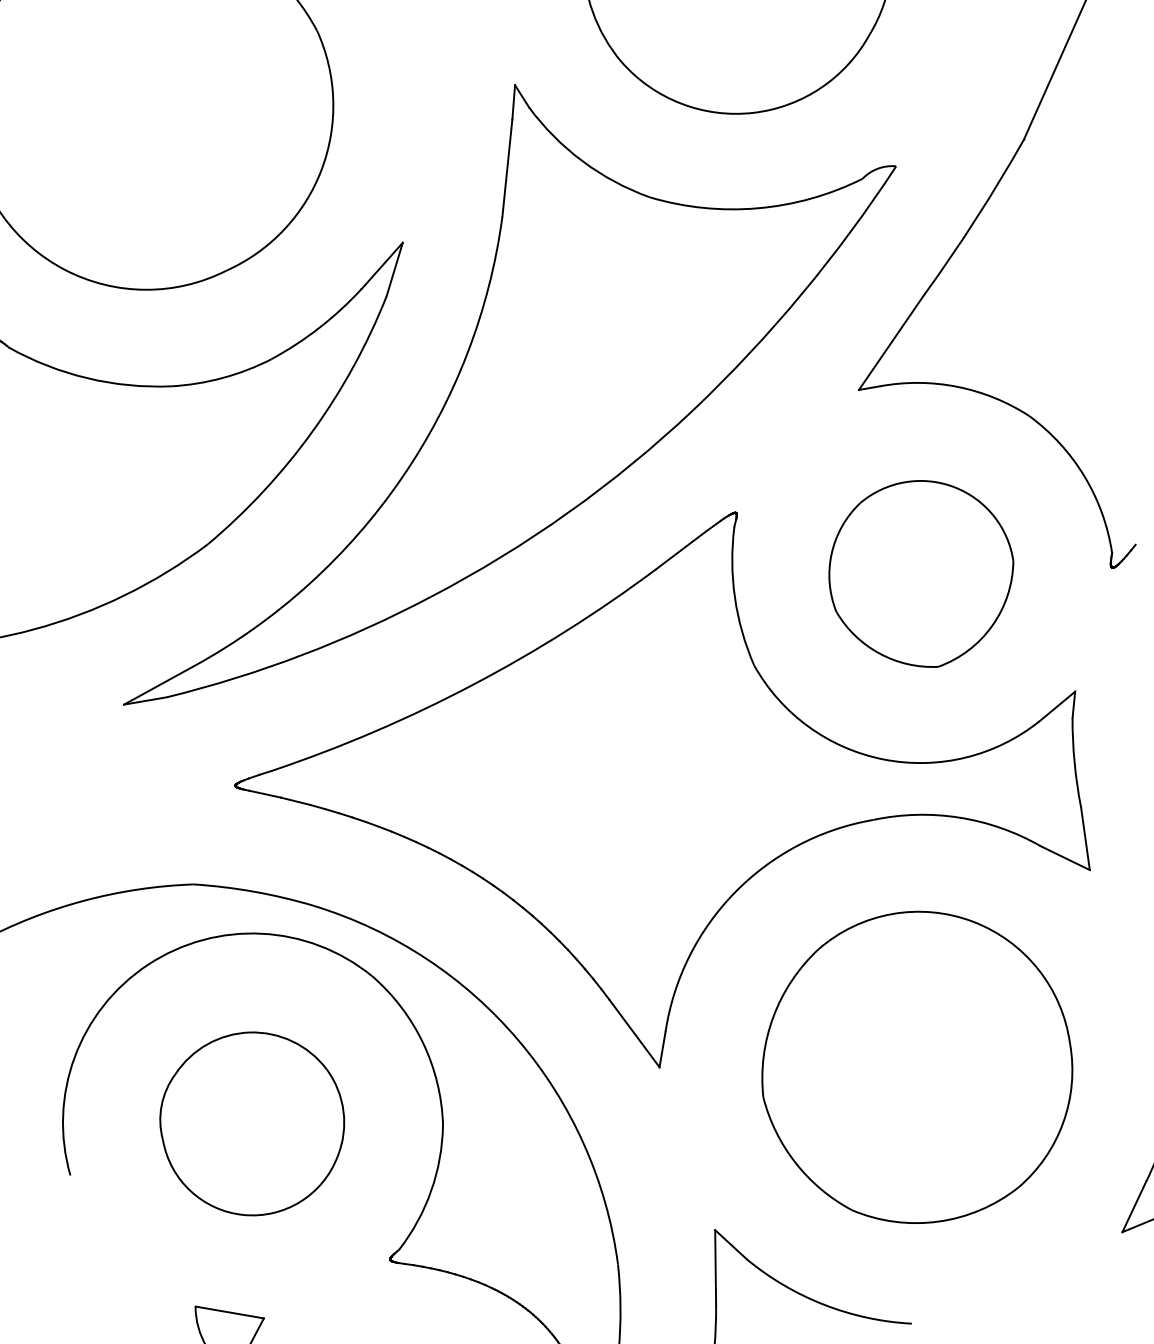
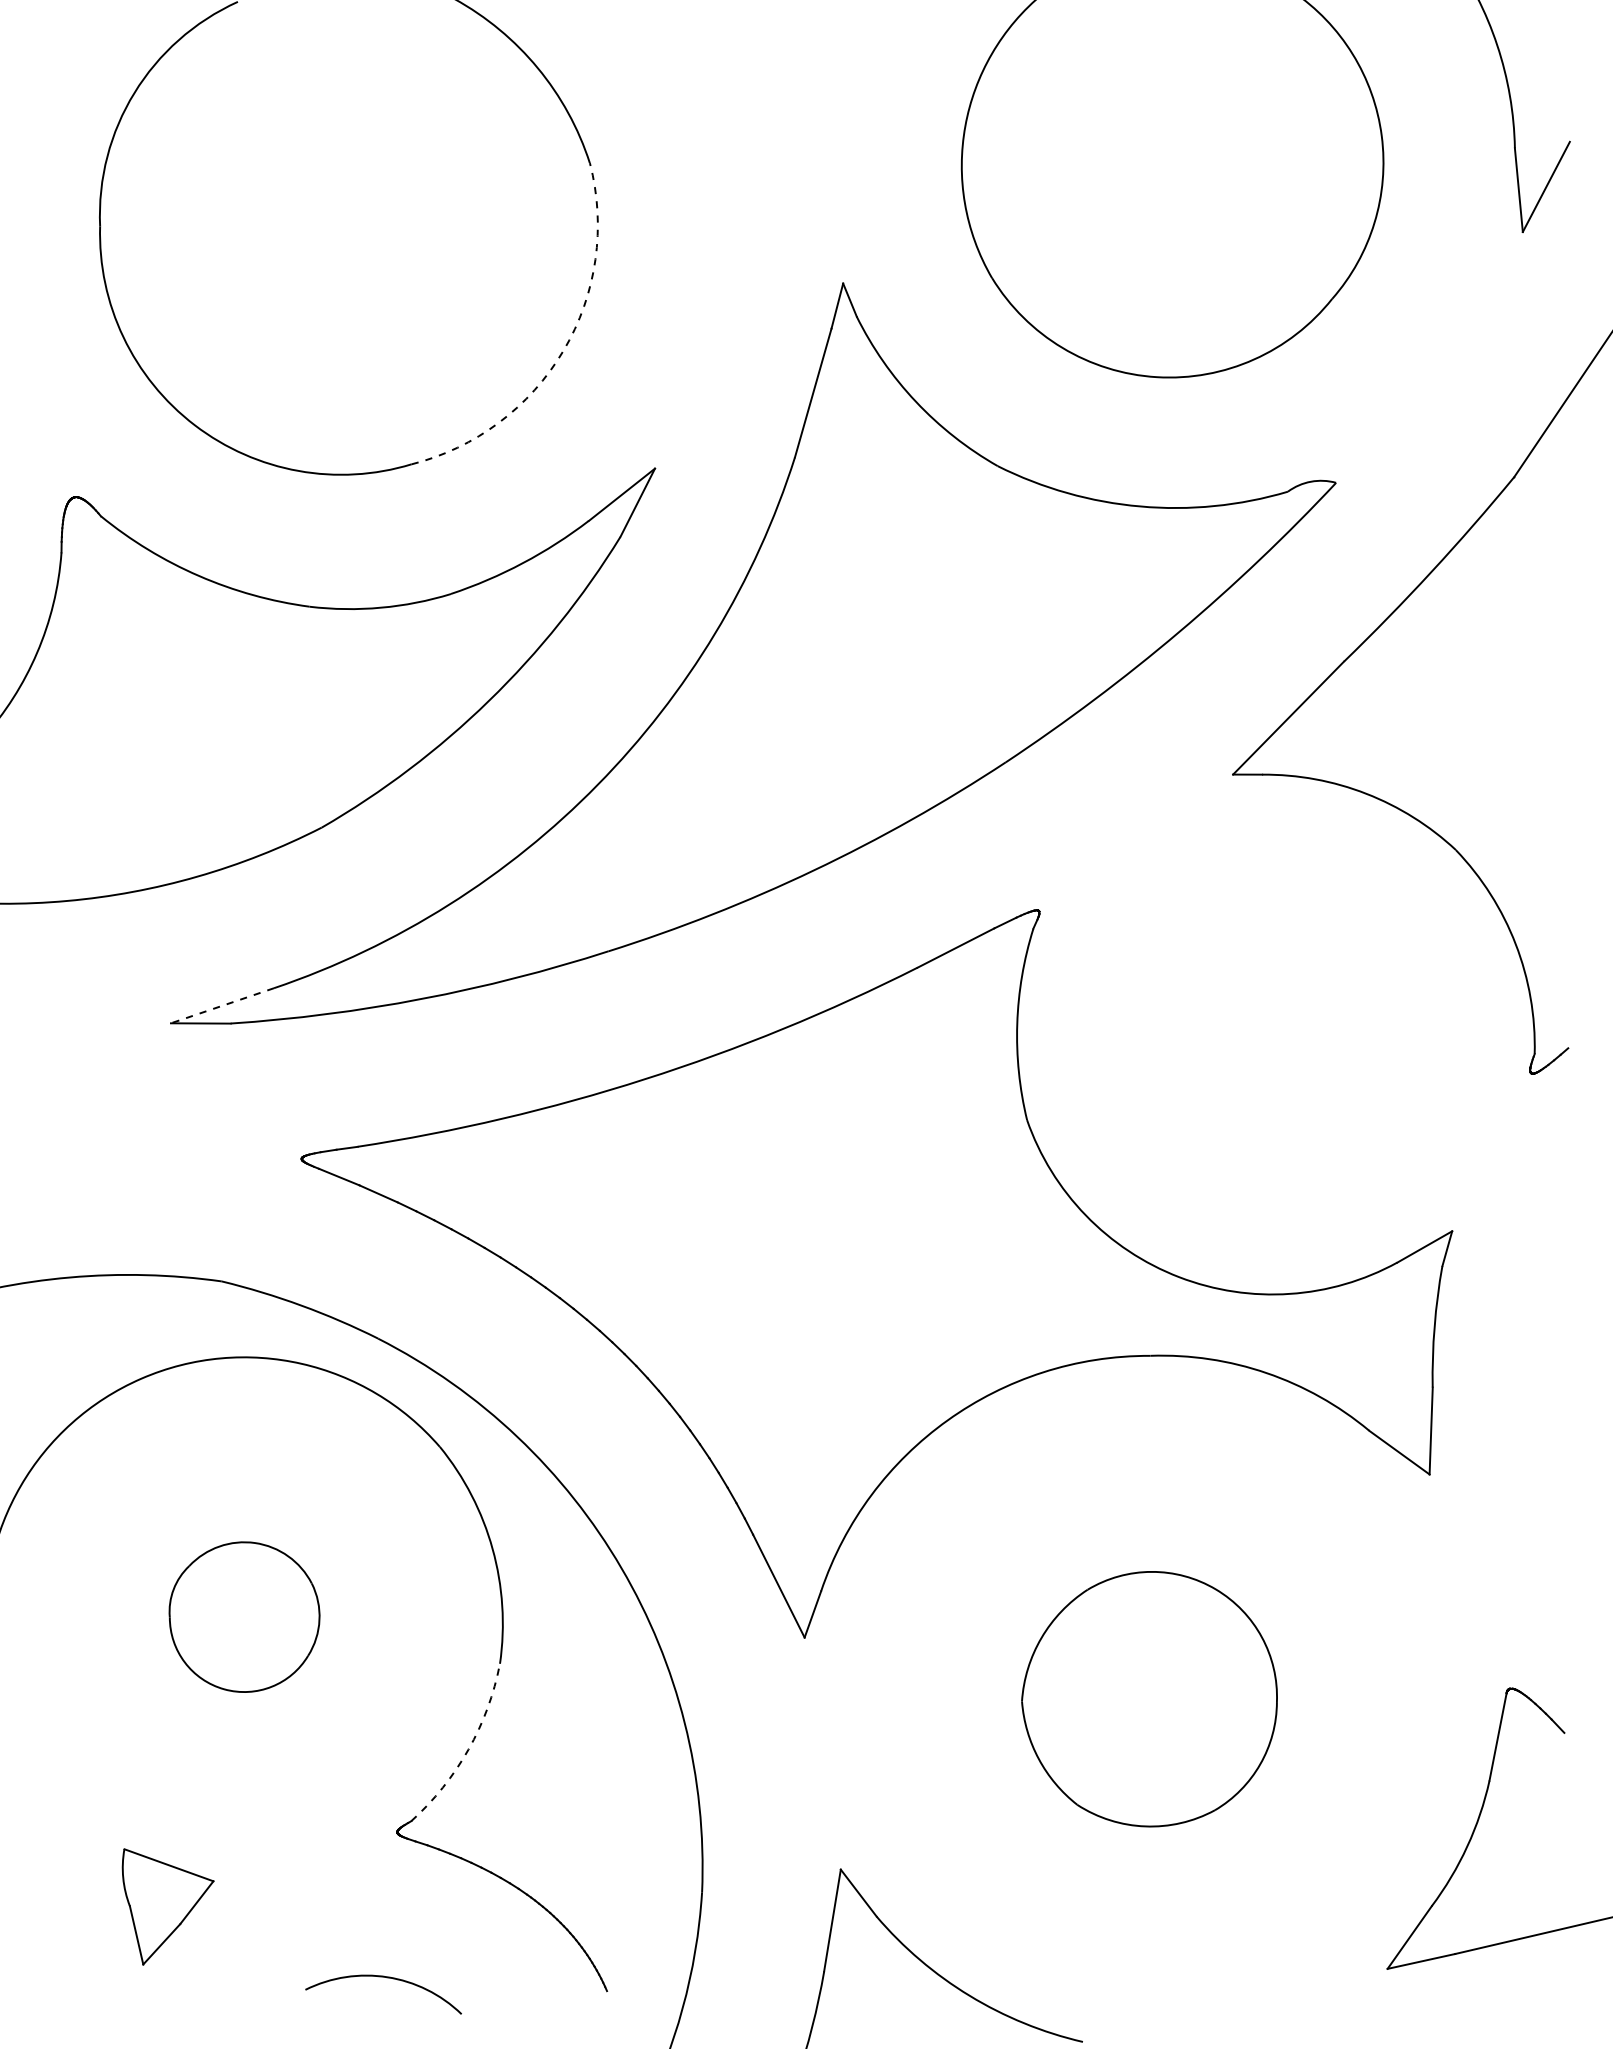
arc: (321, 169) -> (563, 350), solid -> dashed
part: (921, 574) -> (1273, 1037), removed
line: (159, 685) -> (222, 1005), solid -> dashed
part: (916, 1068) -> (1149, 1699), size x0.6
part: (252, 1123) -> (244, 1616), size x0.6
arc: (431, 1190) -> (468, 1749), solid -> dashed

